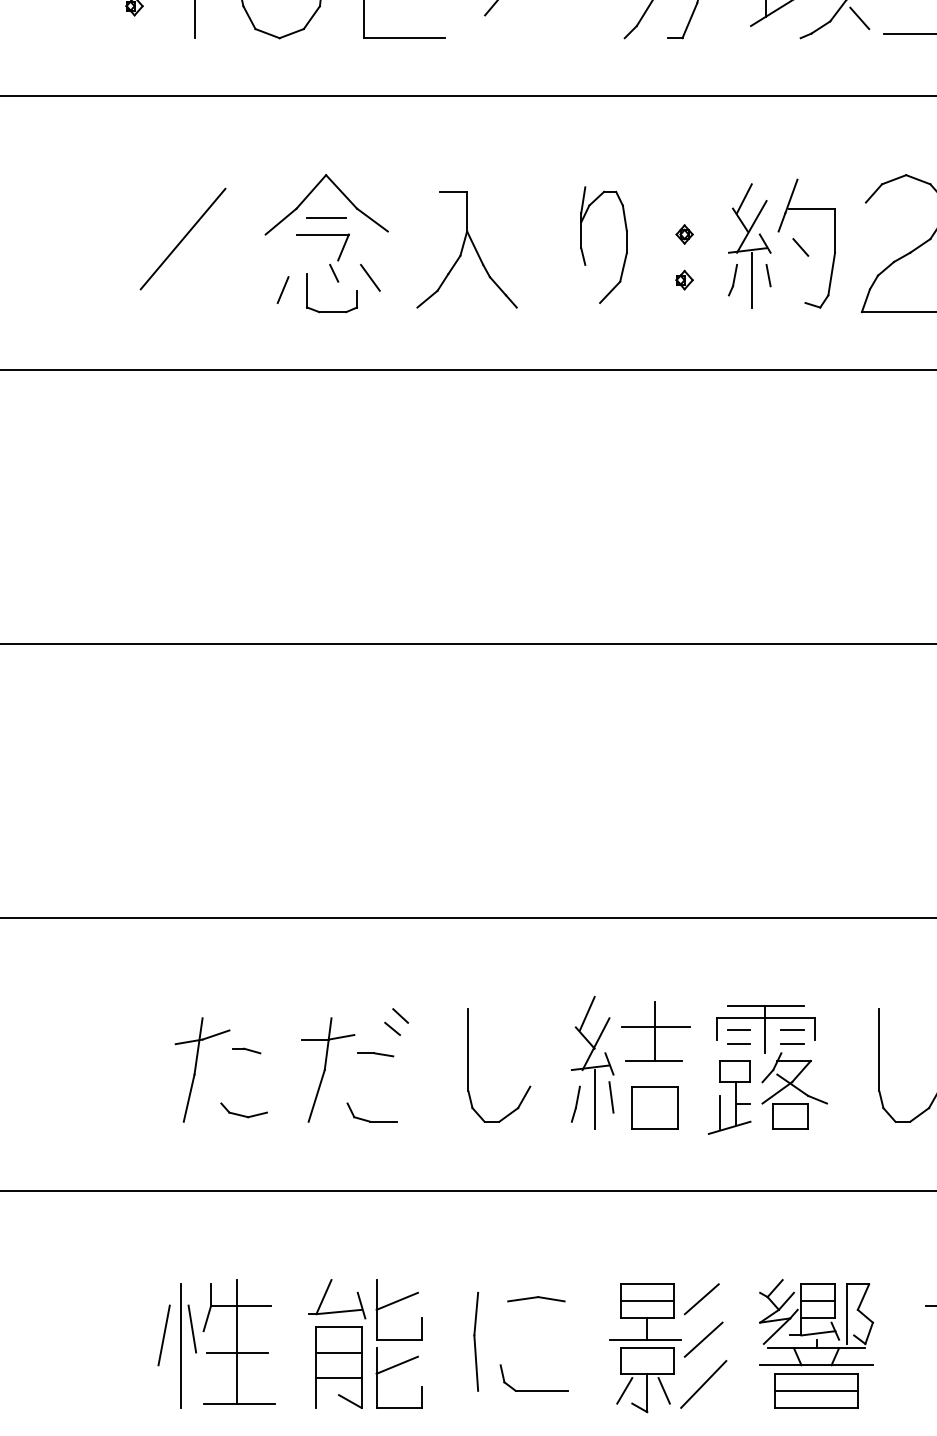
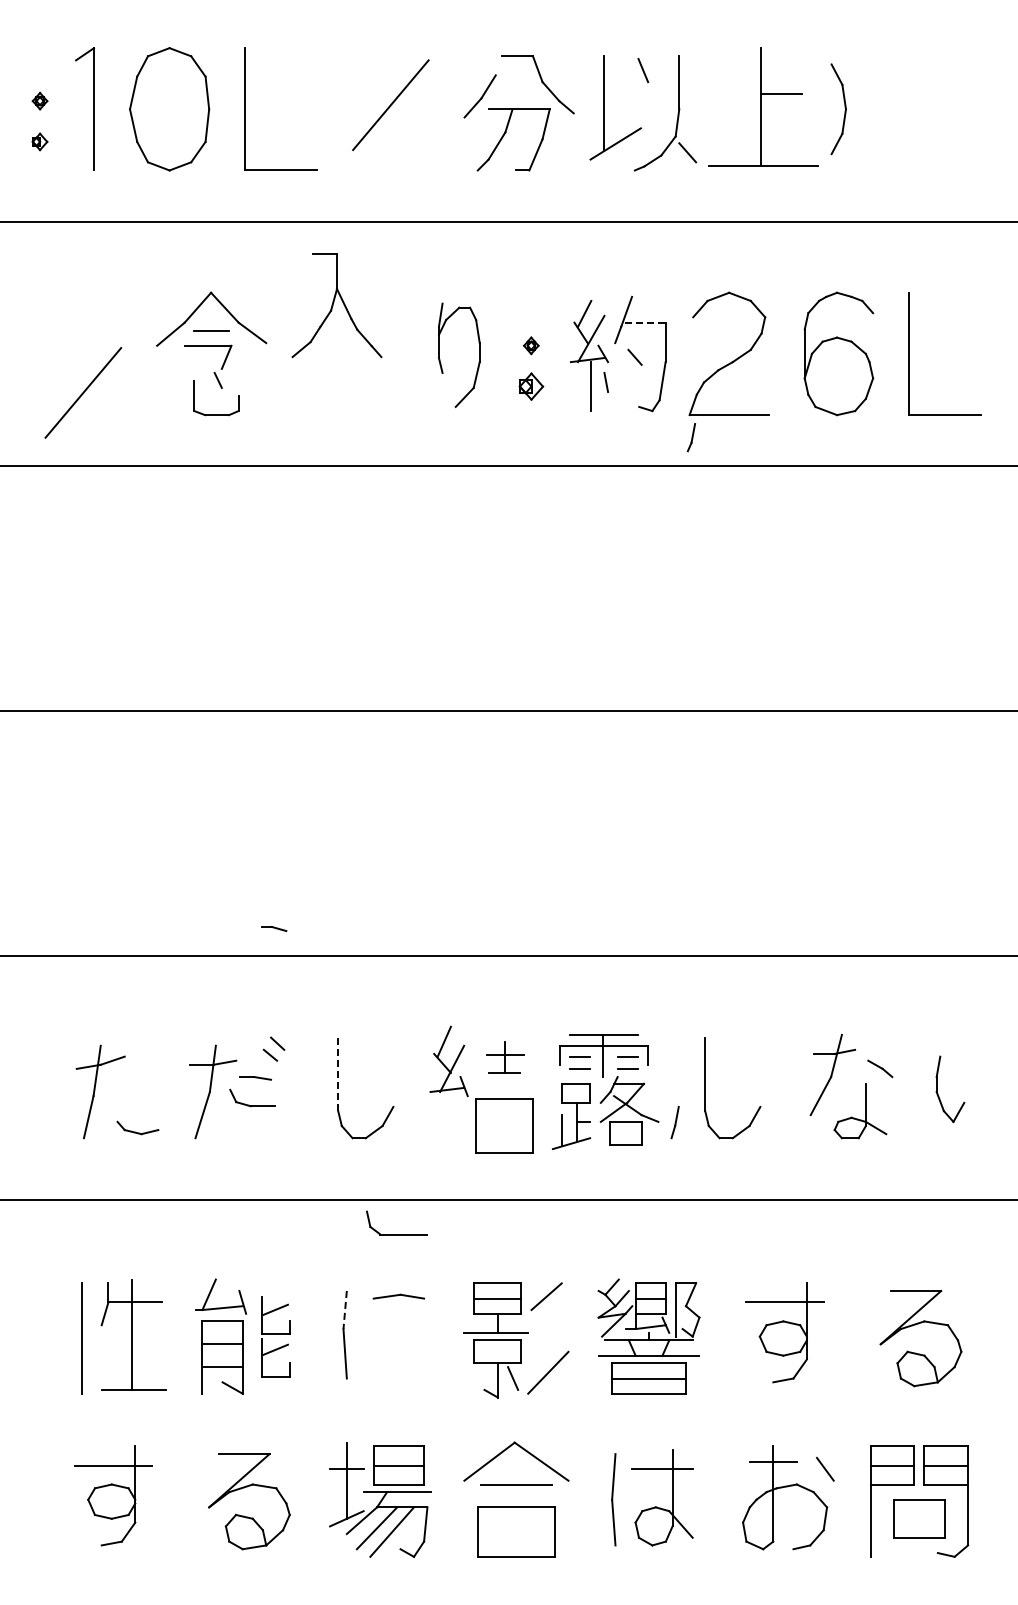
line: (812, 208) -> (645, 322), solid -> dashed
line: (183, 238) -> (83, 392), moved
part: (466, 249) -> (336, 305), moved
line: (370, 277) -> (250, 384), removed
part: (683, 280) -> (530, 386), size x1.6
part: (731, 280) -> (690, 437), moved
line: (282, 289) -> (172, 394), removed
part: (655, 1031) -> (505, 1057), size x0.6
part: (247, 1050) -> (274, 928), moved
line: (468, 1050) -> (338, 1074), solid -> dashed
line: (610, 1097) -> (465, 1116), removed
line: (594, 1099) -> (450, 1118), removed
line: (575, 1104) -> (674, 1122), moved
part: (654, 1107) -> (504, 1125), size x1.4
part: (372, 1120) -> (252, 1105), moved
line: (476, 1314) -> (345, 1310), solid -> dashed
line: (192, 1329) -> (91, 1323), removed
line: (164, 1334) -> (66, 1328), removed
line: (703, 1339) -> (548, 1332), removed
part: (398, 1343) -> (275, 1336), size x0.7
line: (237, 1352) -> (131, 1344), removed
part: (533, 1390) -> (396, 1234), moved
line: (624, 1390) -> (477, 1378), removed

